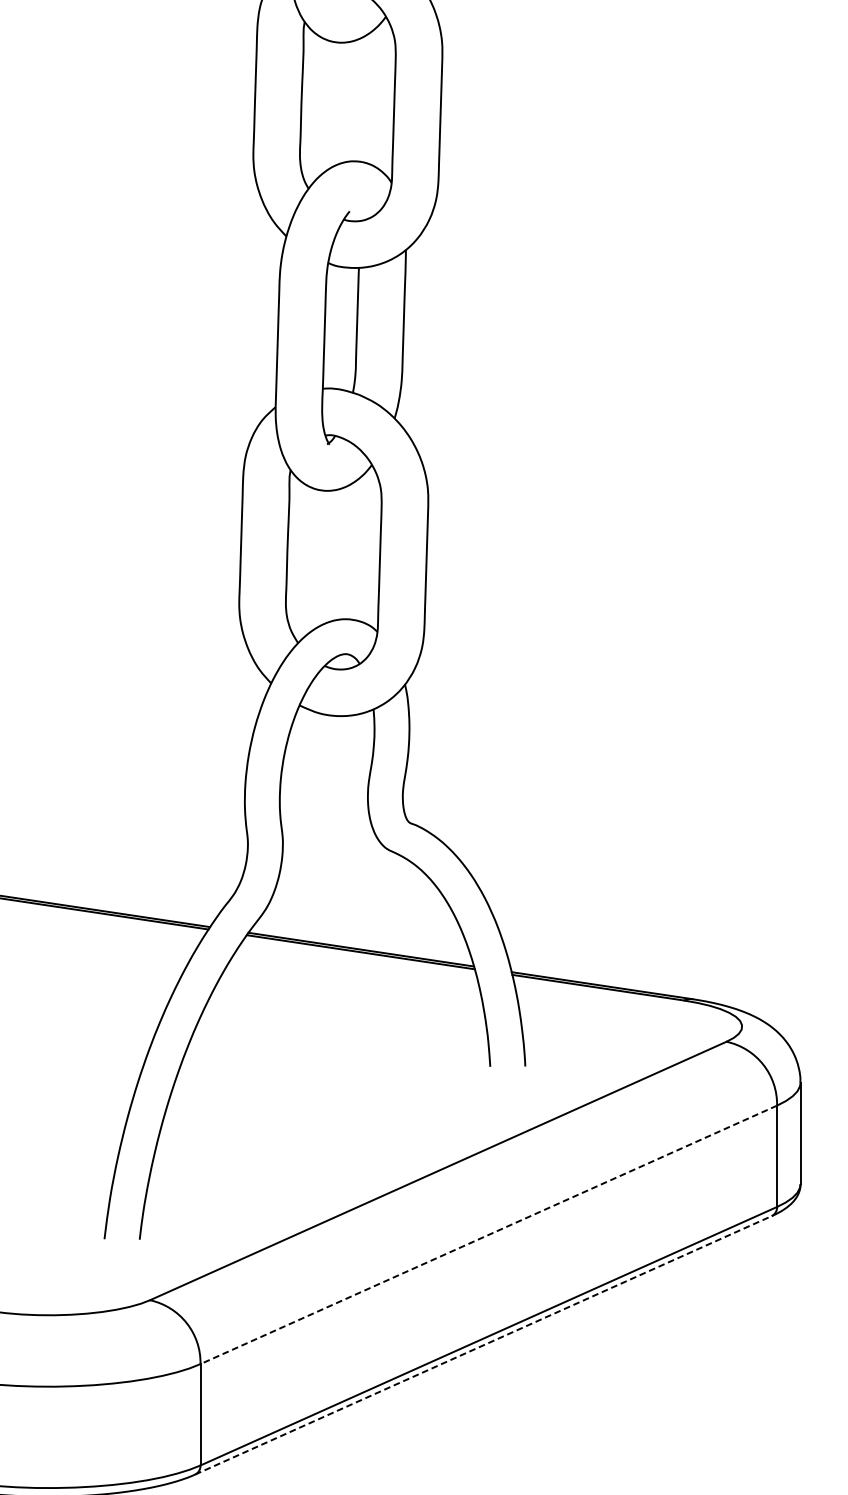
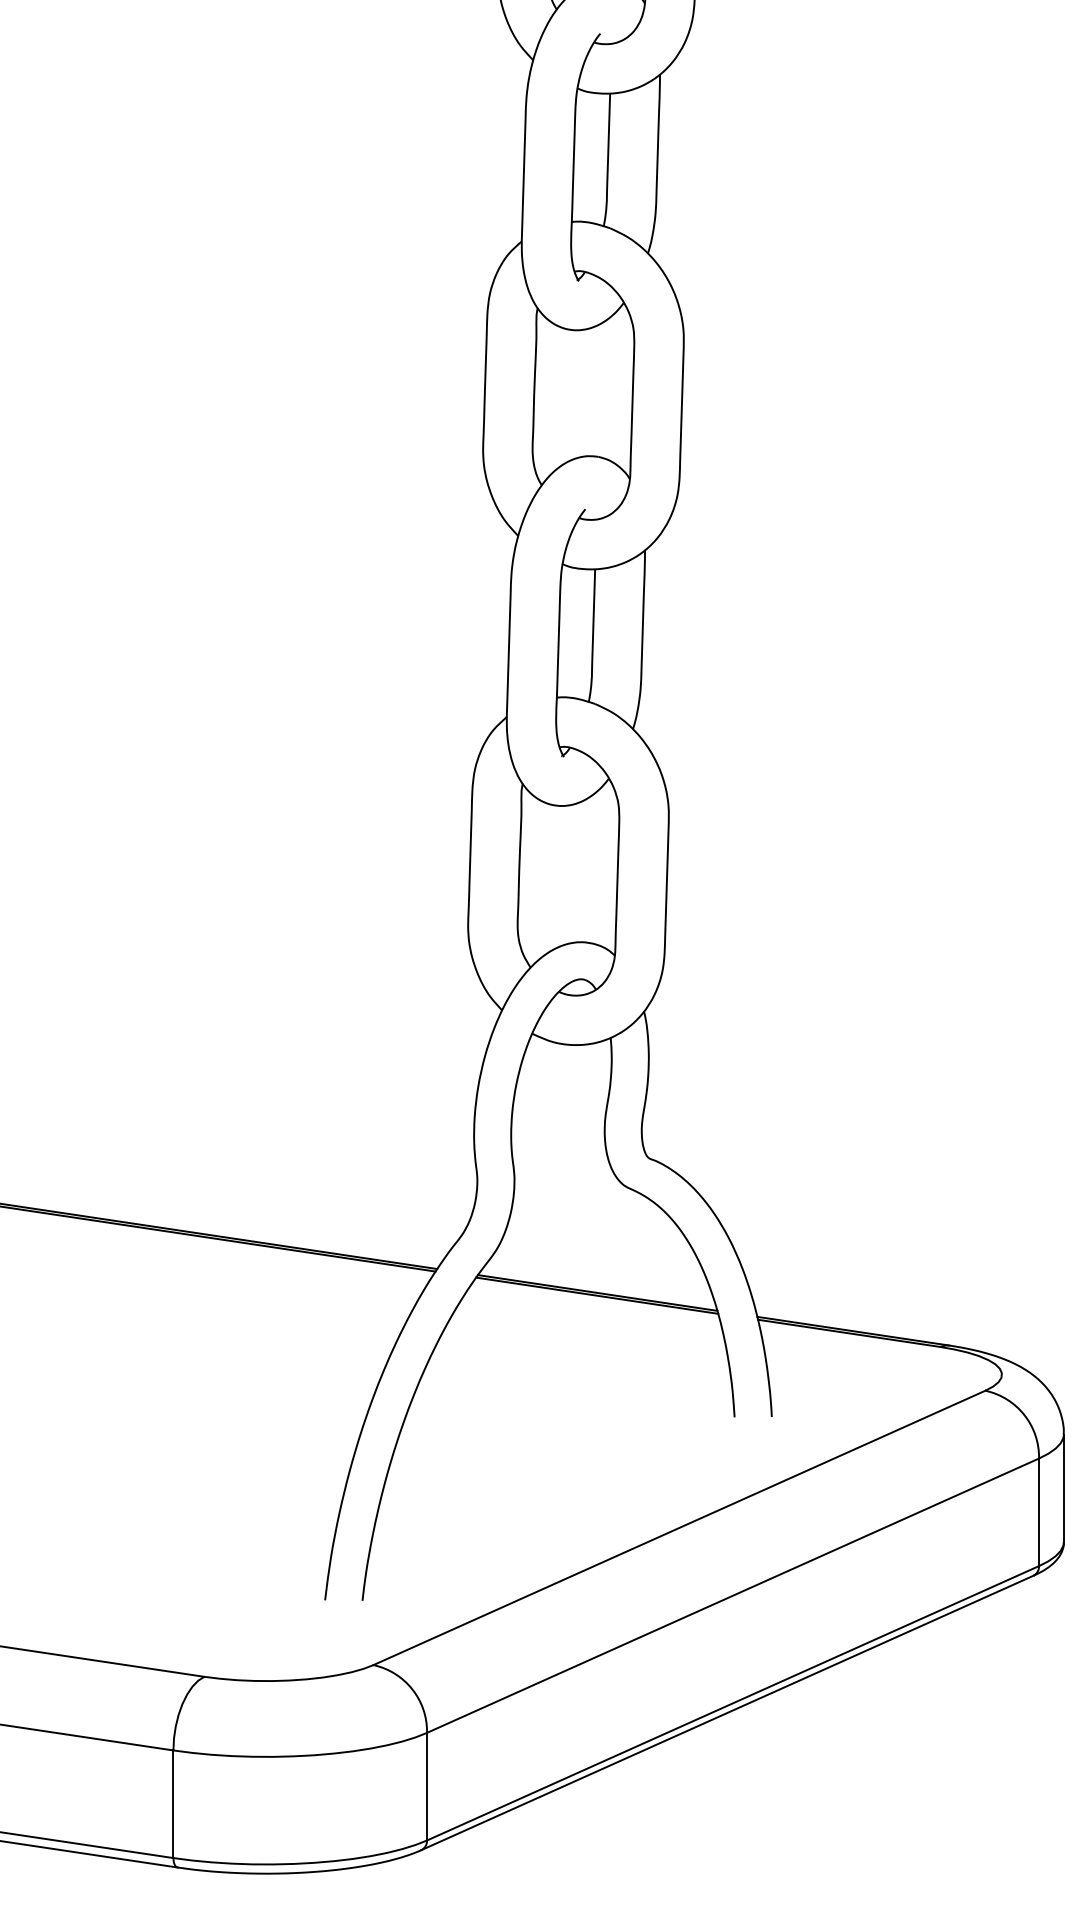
line: (488, 1234) -> (732, 1595), dashed -> solid
line: (483, 1344) -> (727, 1712), dashed -> solid

